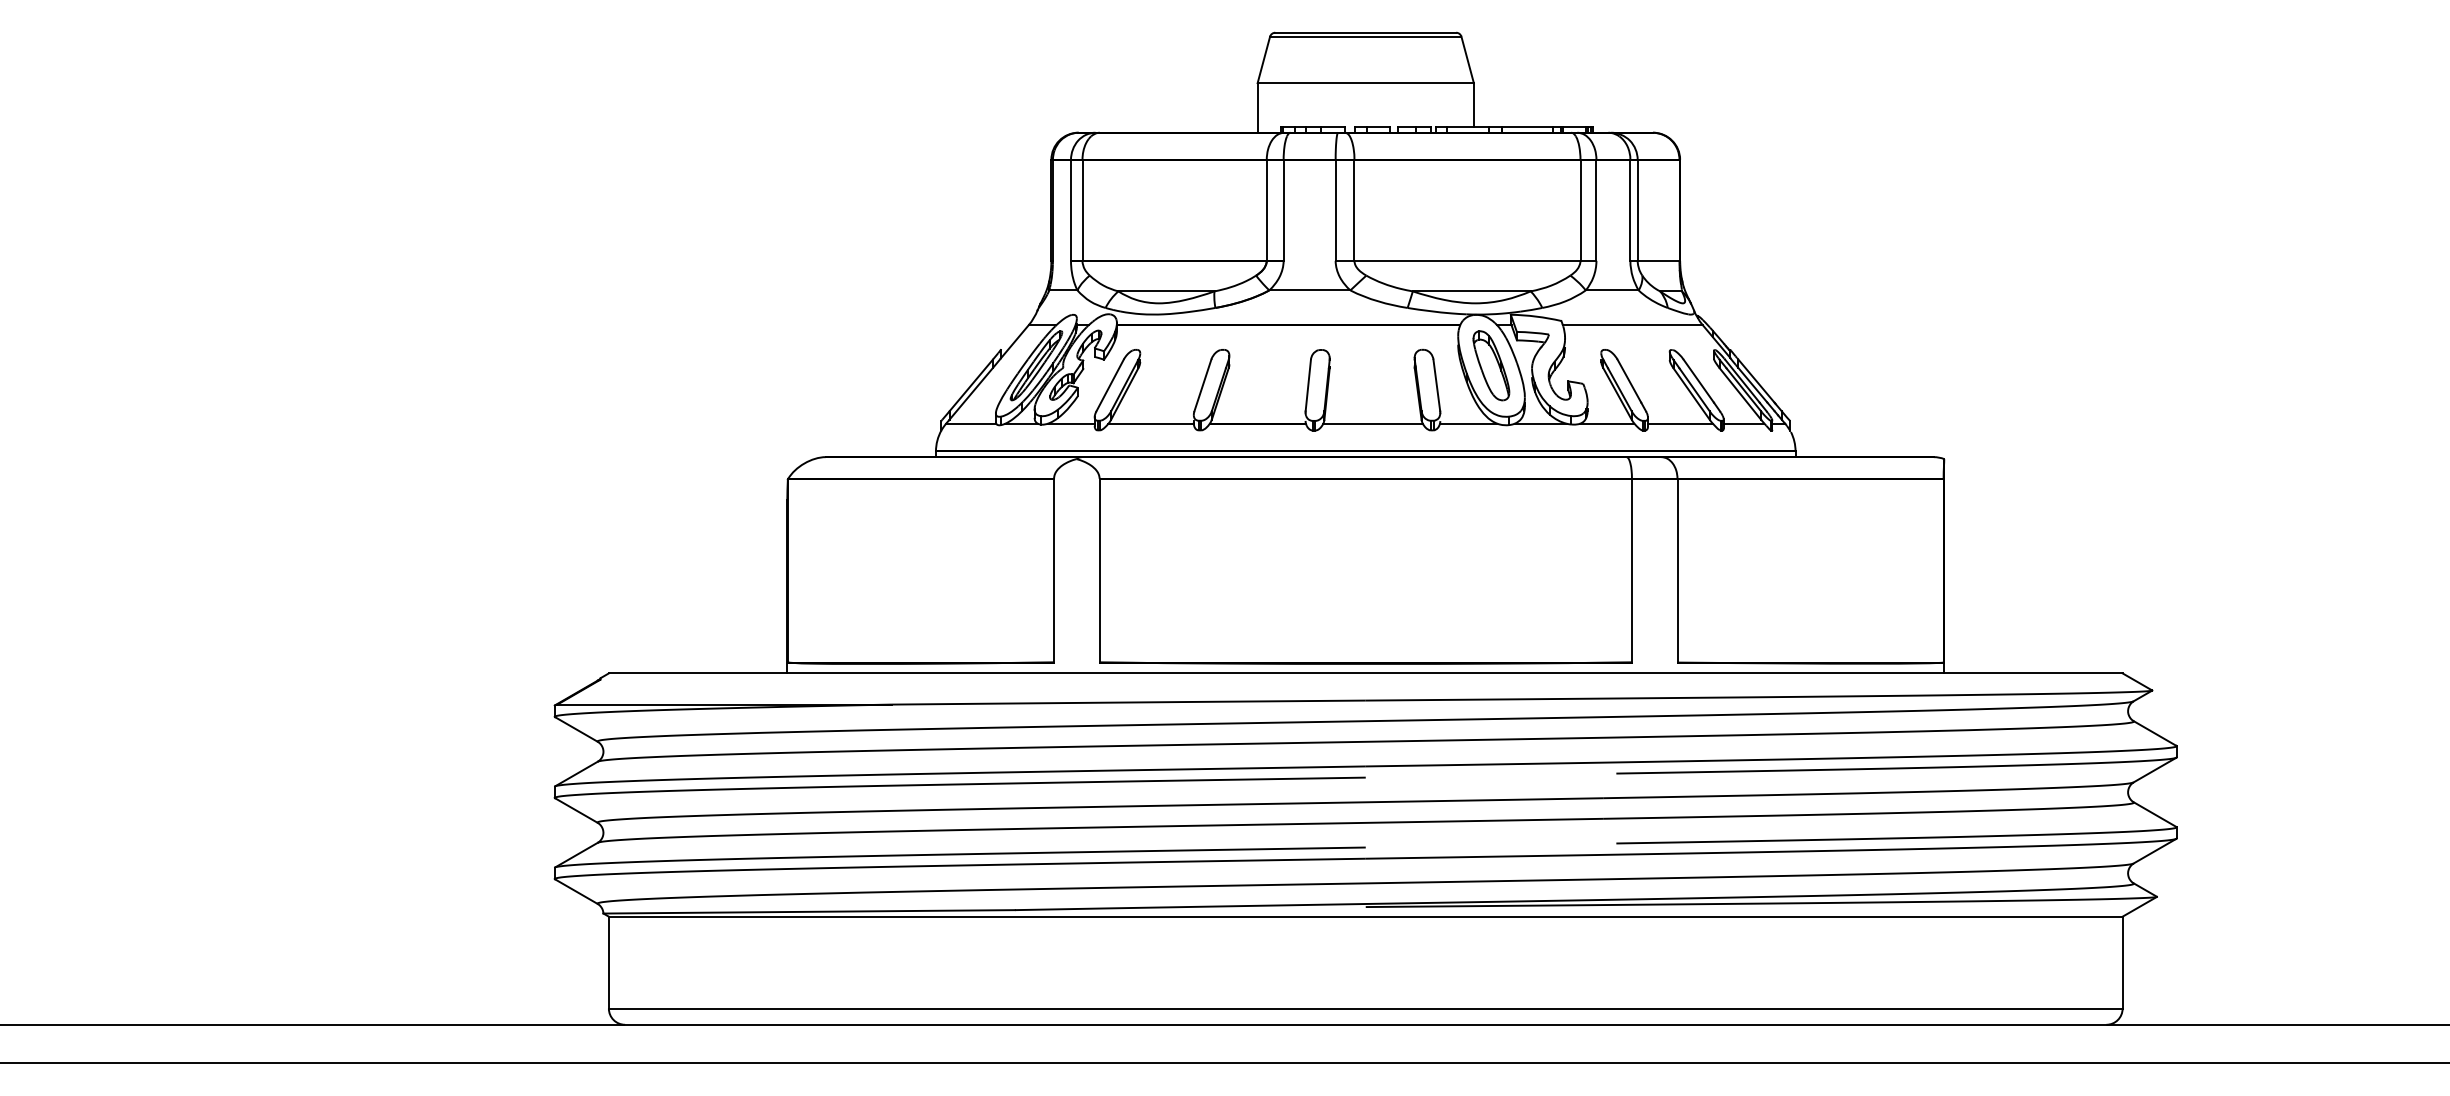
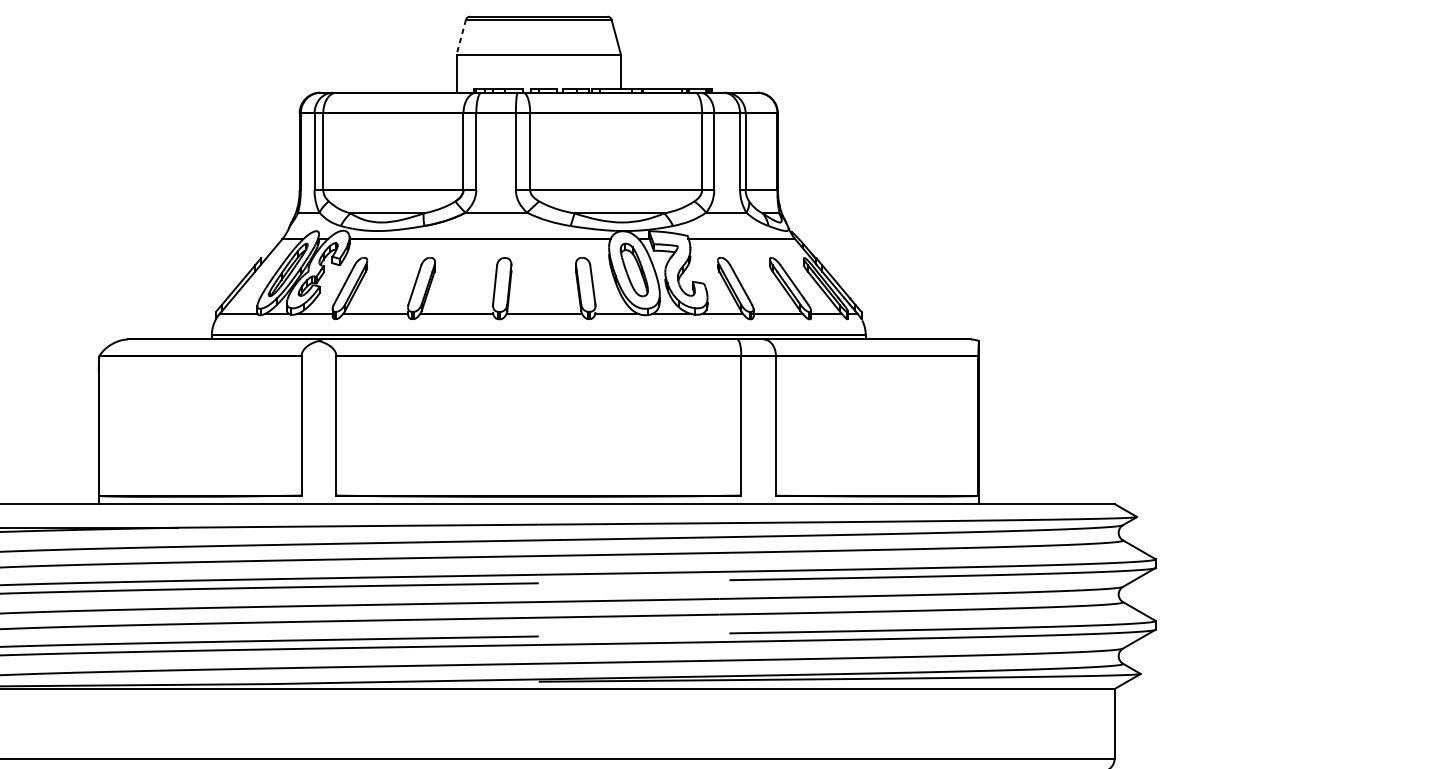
line: (1263, 60) -> (460, 37), solid -> dashed

